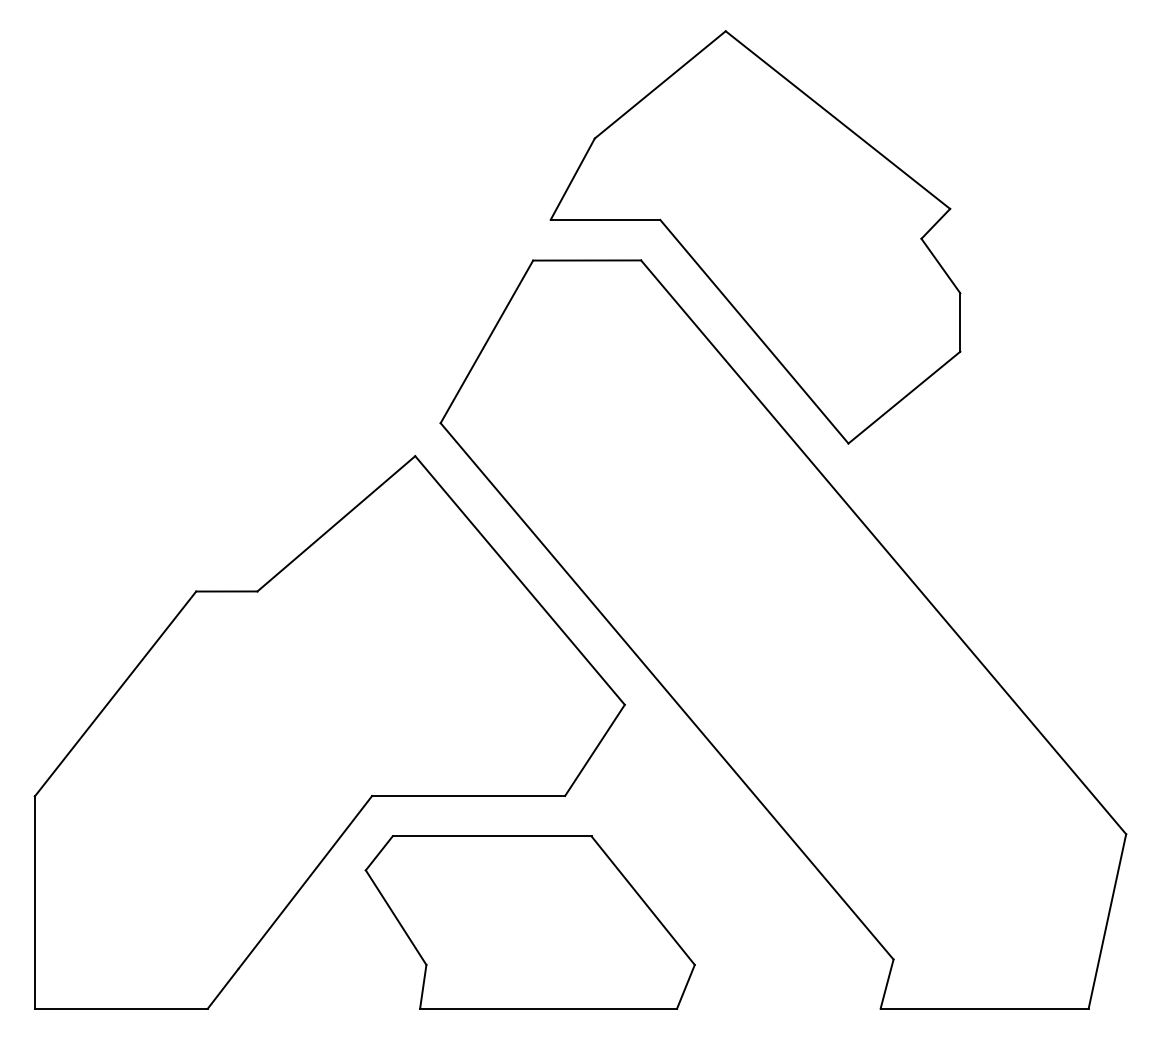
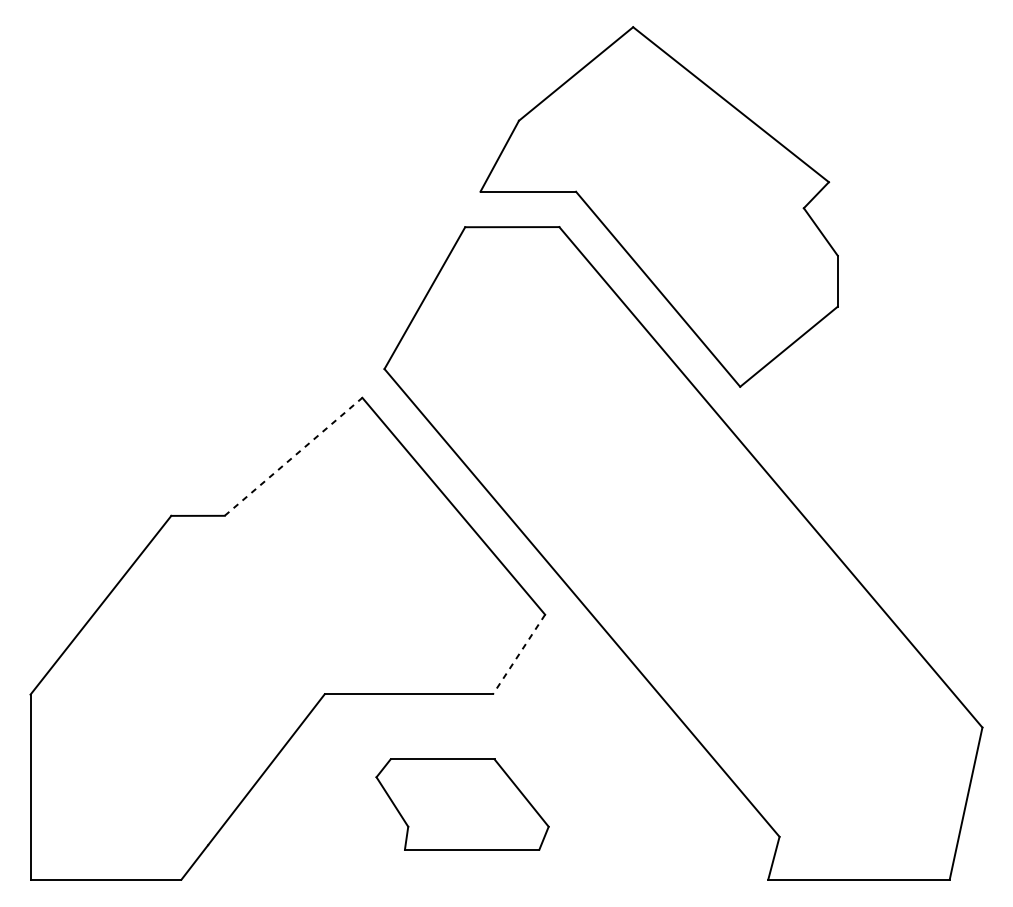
line: (336, 523) -> (293, 456), solid -> dashed
line: (594, 750) -> (518, 654), solid -> dashed
part: (529, 922) -> (462, 804), size x0.6

